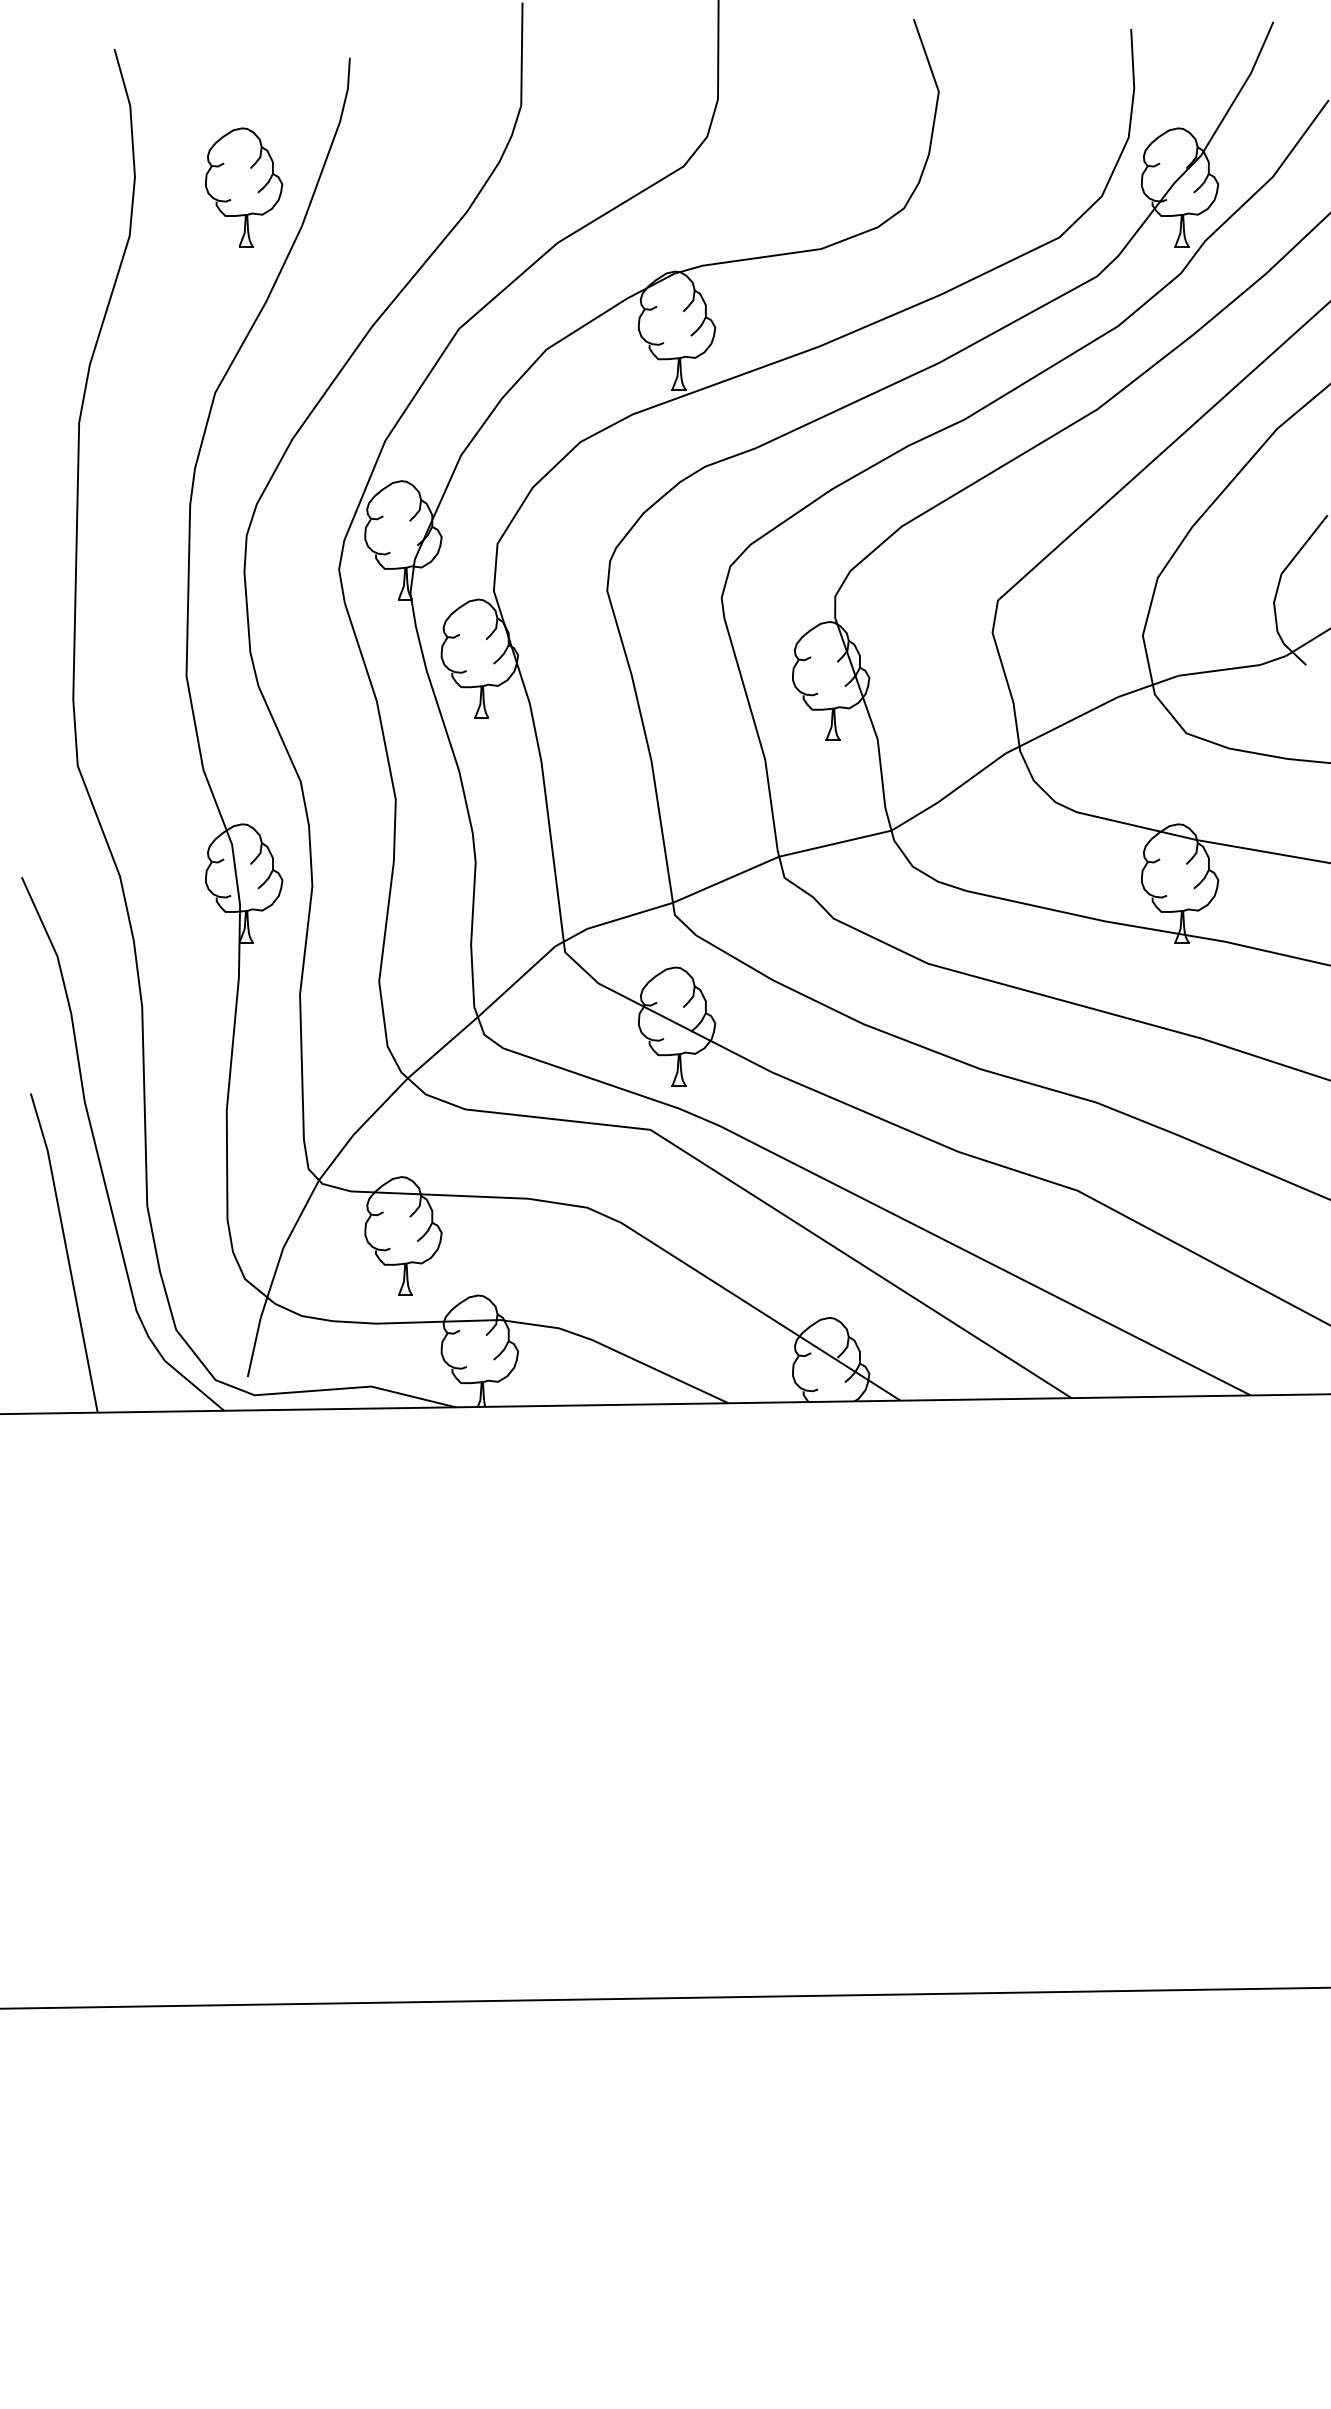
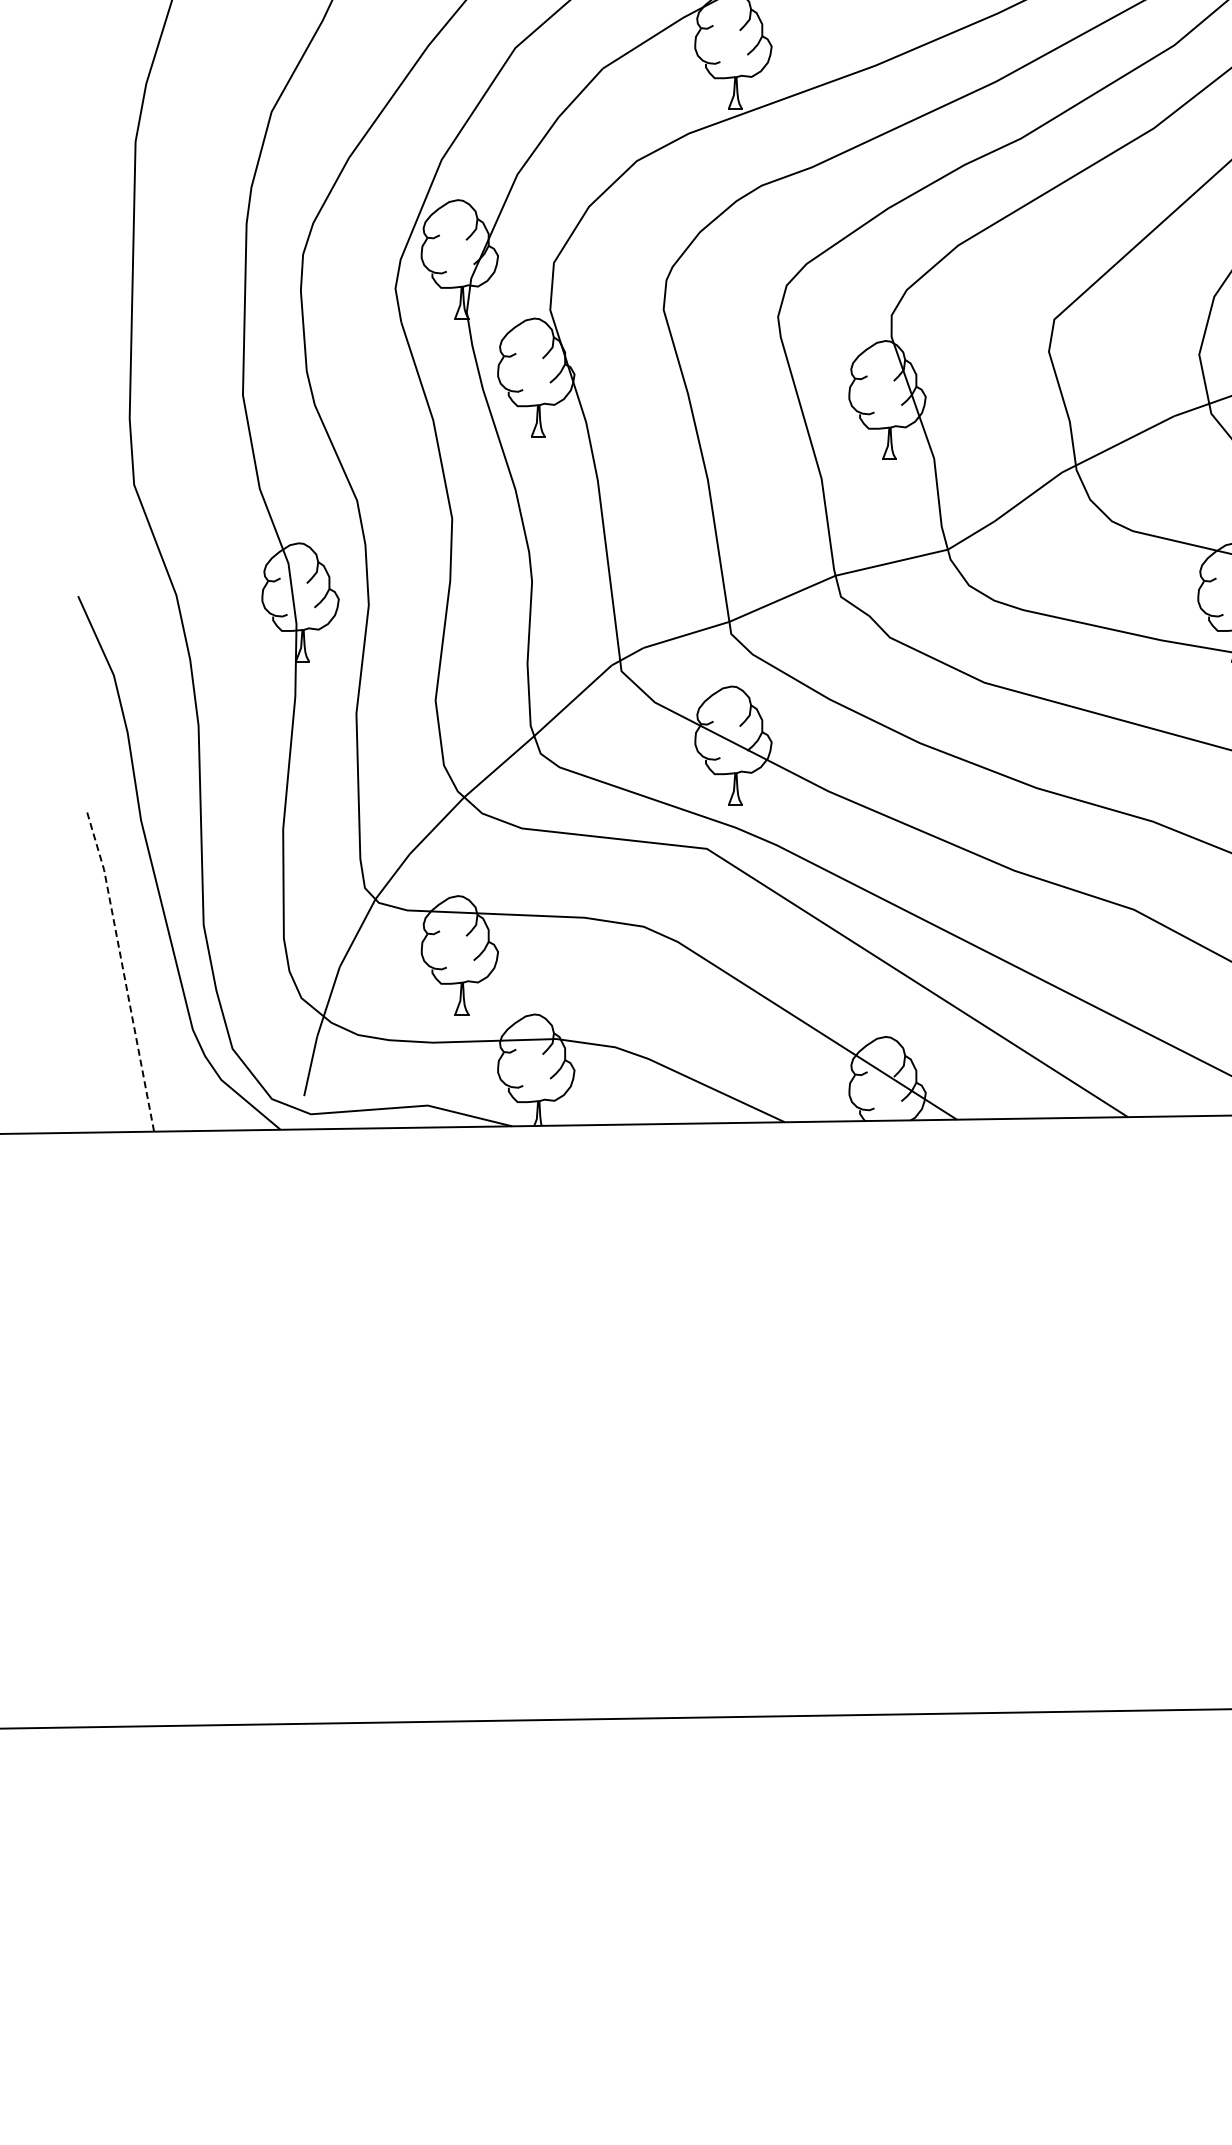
line: (66, 1251) -> (122, 970), solid -> dashed

